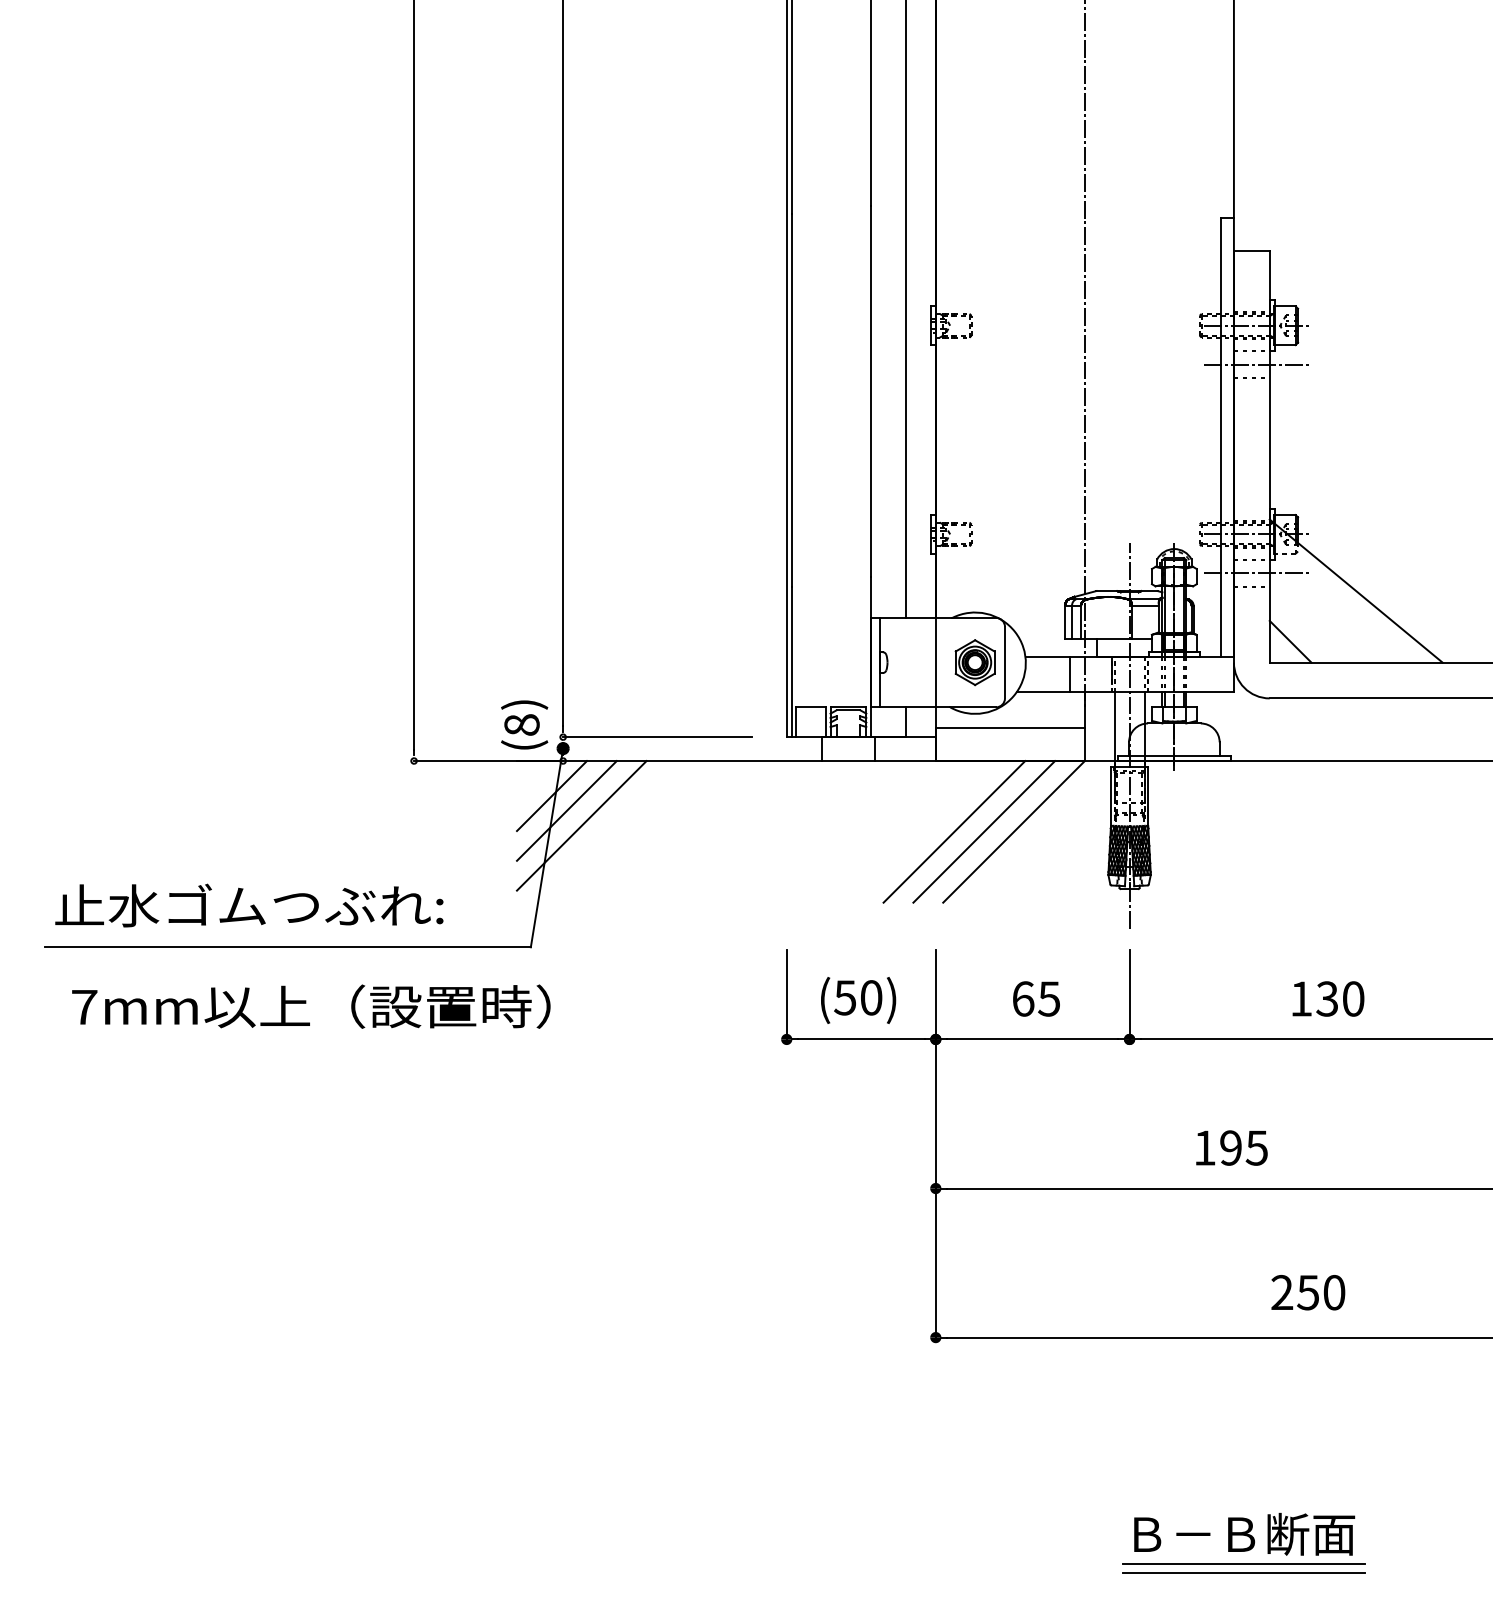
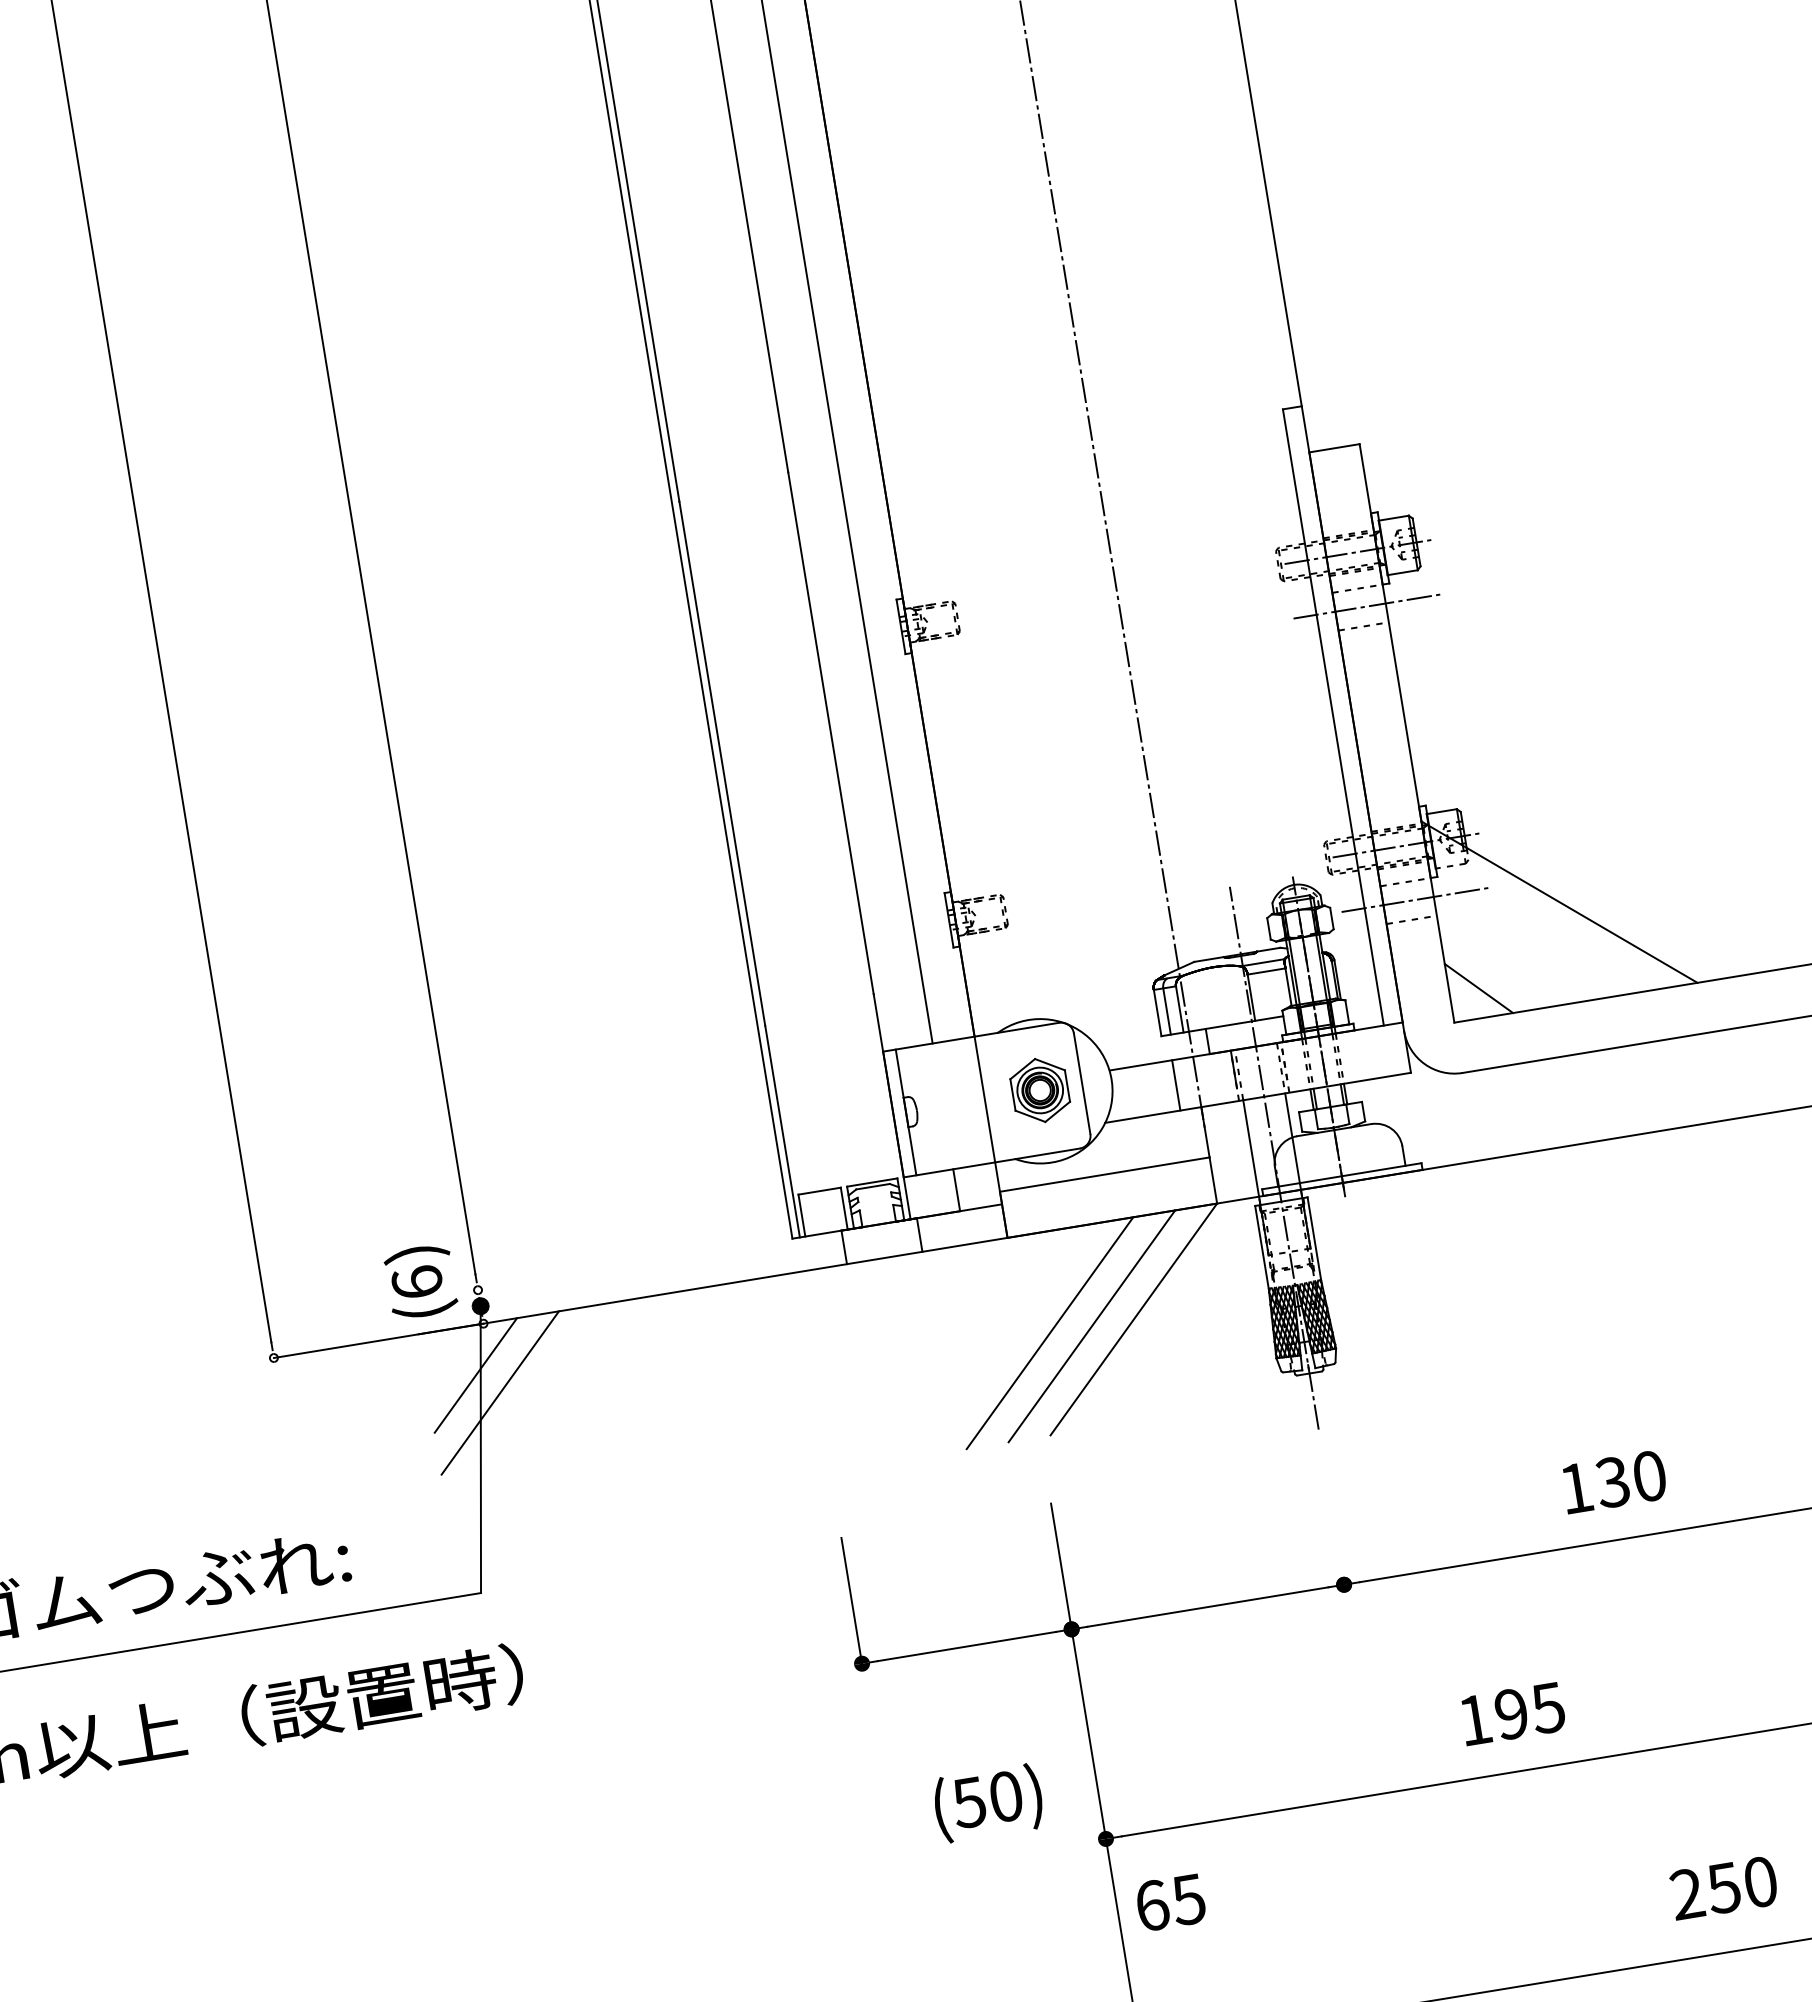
text: (521, 724) -> (416, 1281), (8) -> (6)
line: (657, 737) -> (610, 1268), removed
line: (581, 825) -> (524, 1410), removed
line: (1129, 994) -> (1333, 1521), removed
text: (1036, 998) -> (1170, 1901), moved
text: (858, 1000) -> (988, 1803), moved
text: (1308, 1292) -> (1724, 1887), moved

